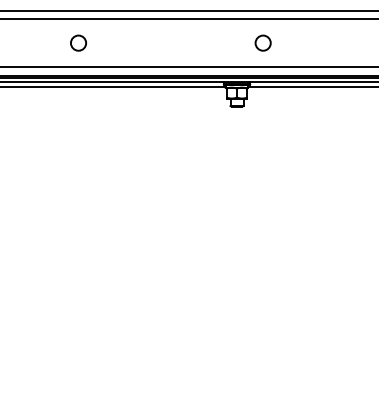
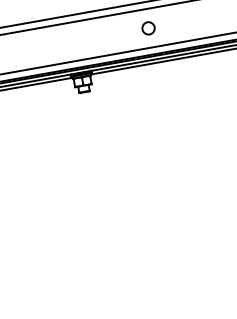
circle: (262, 42) -> (147, 27), moved

